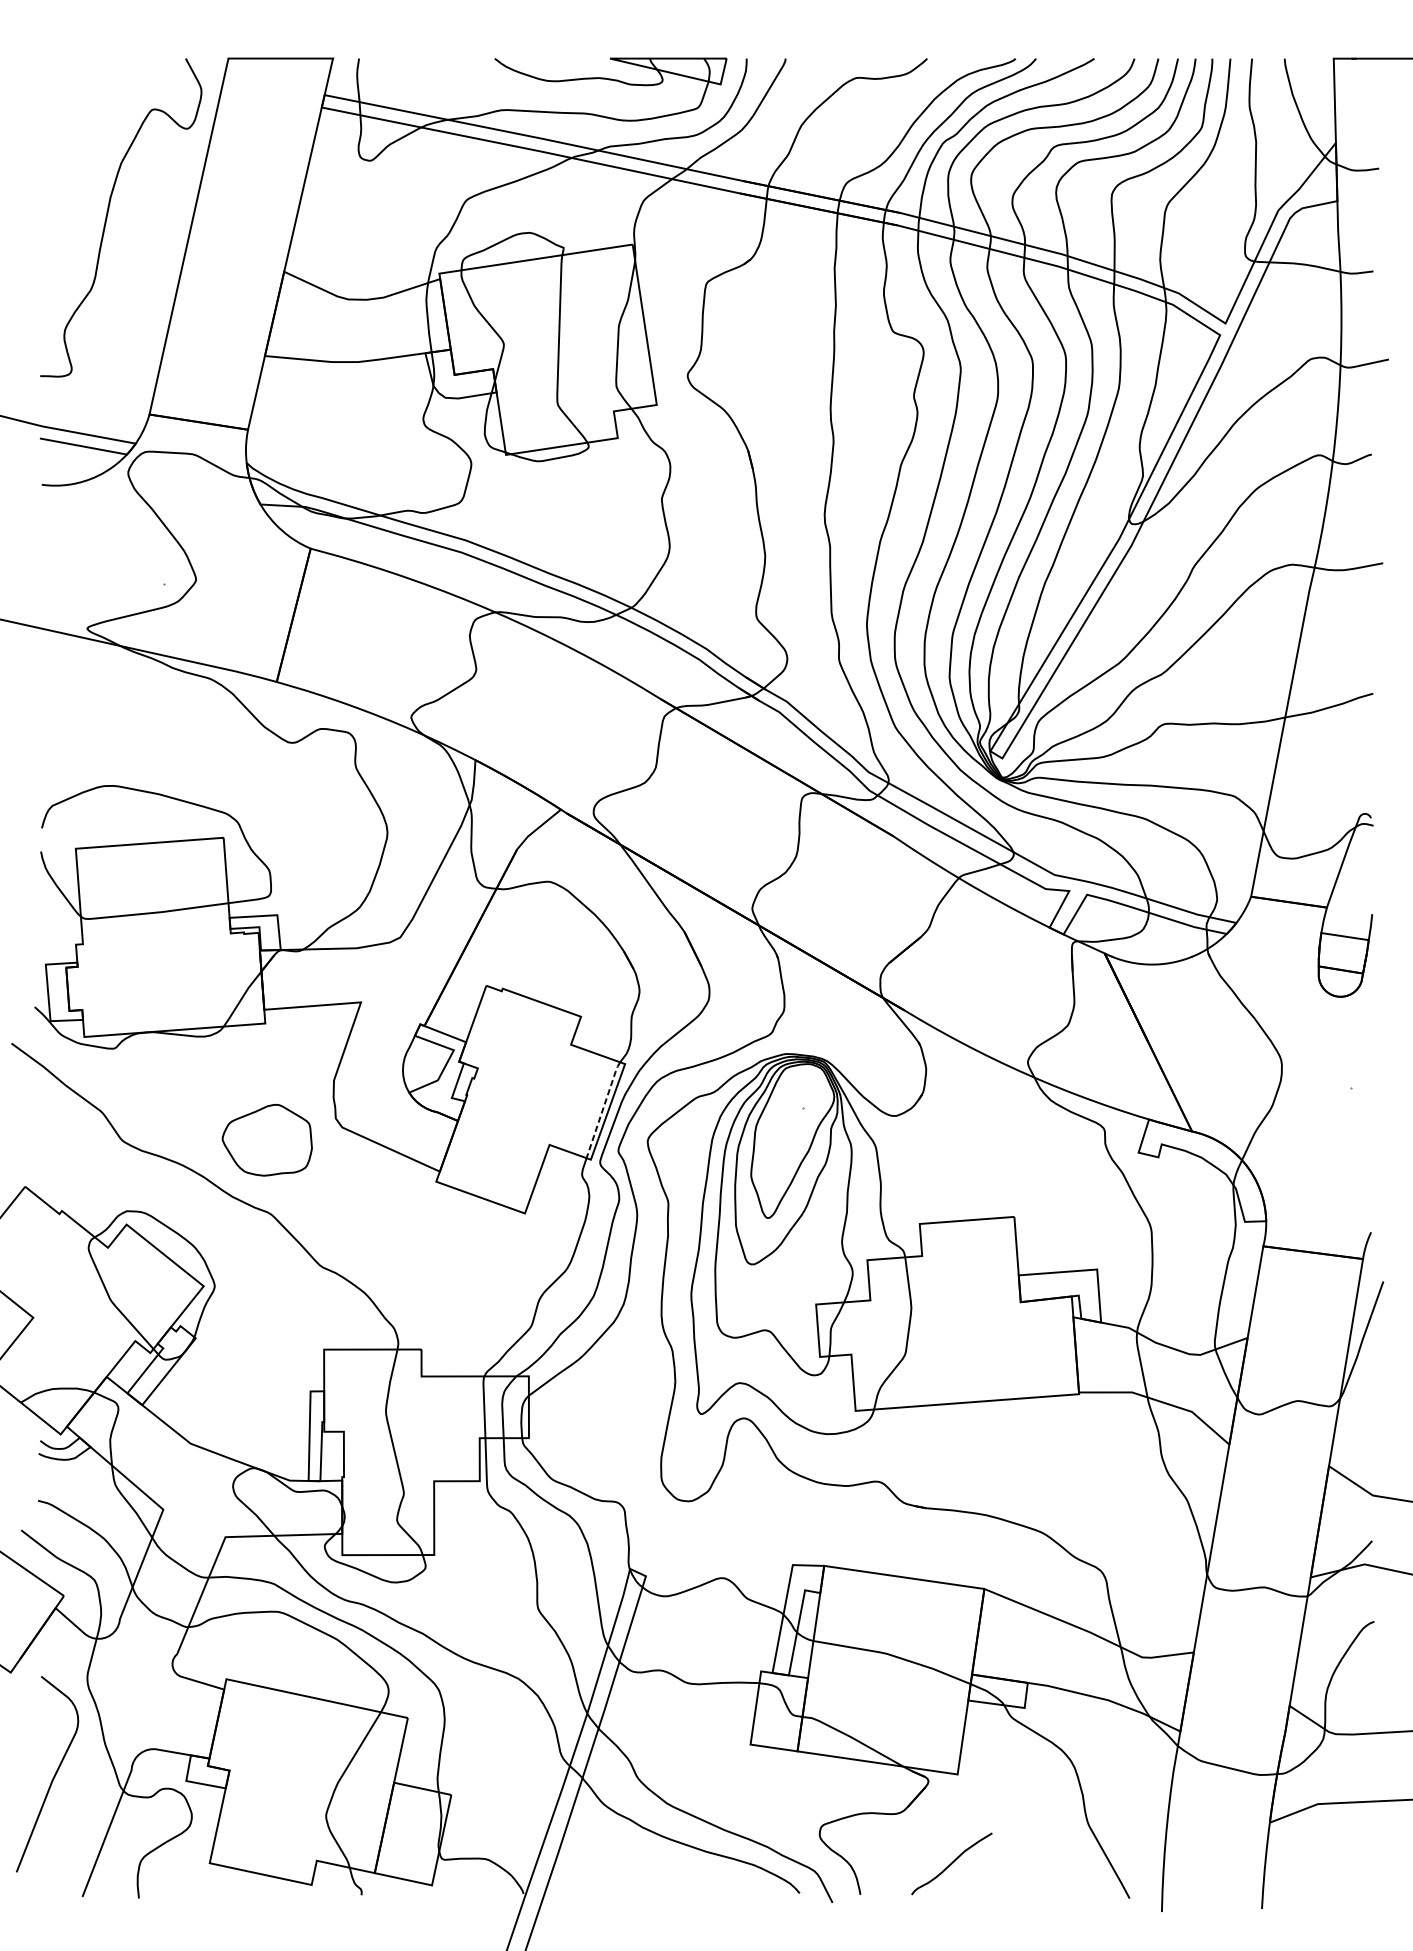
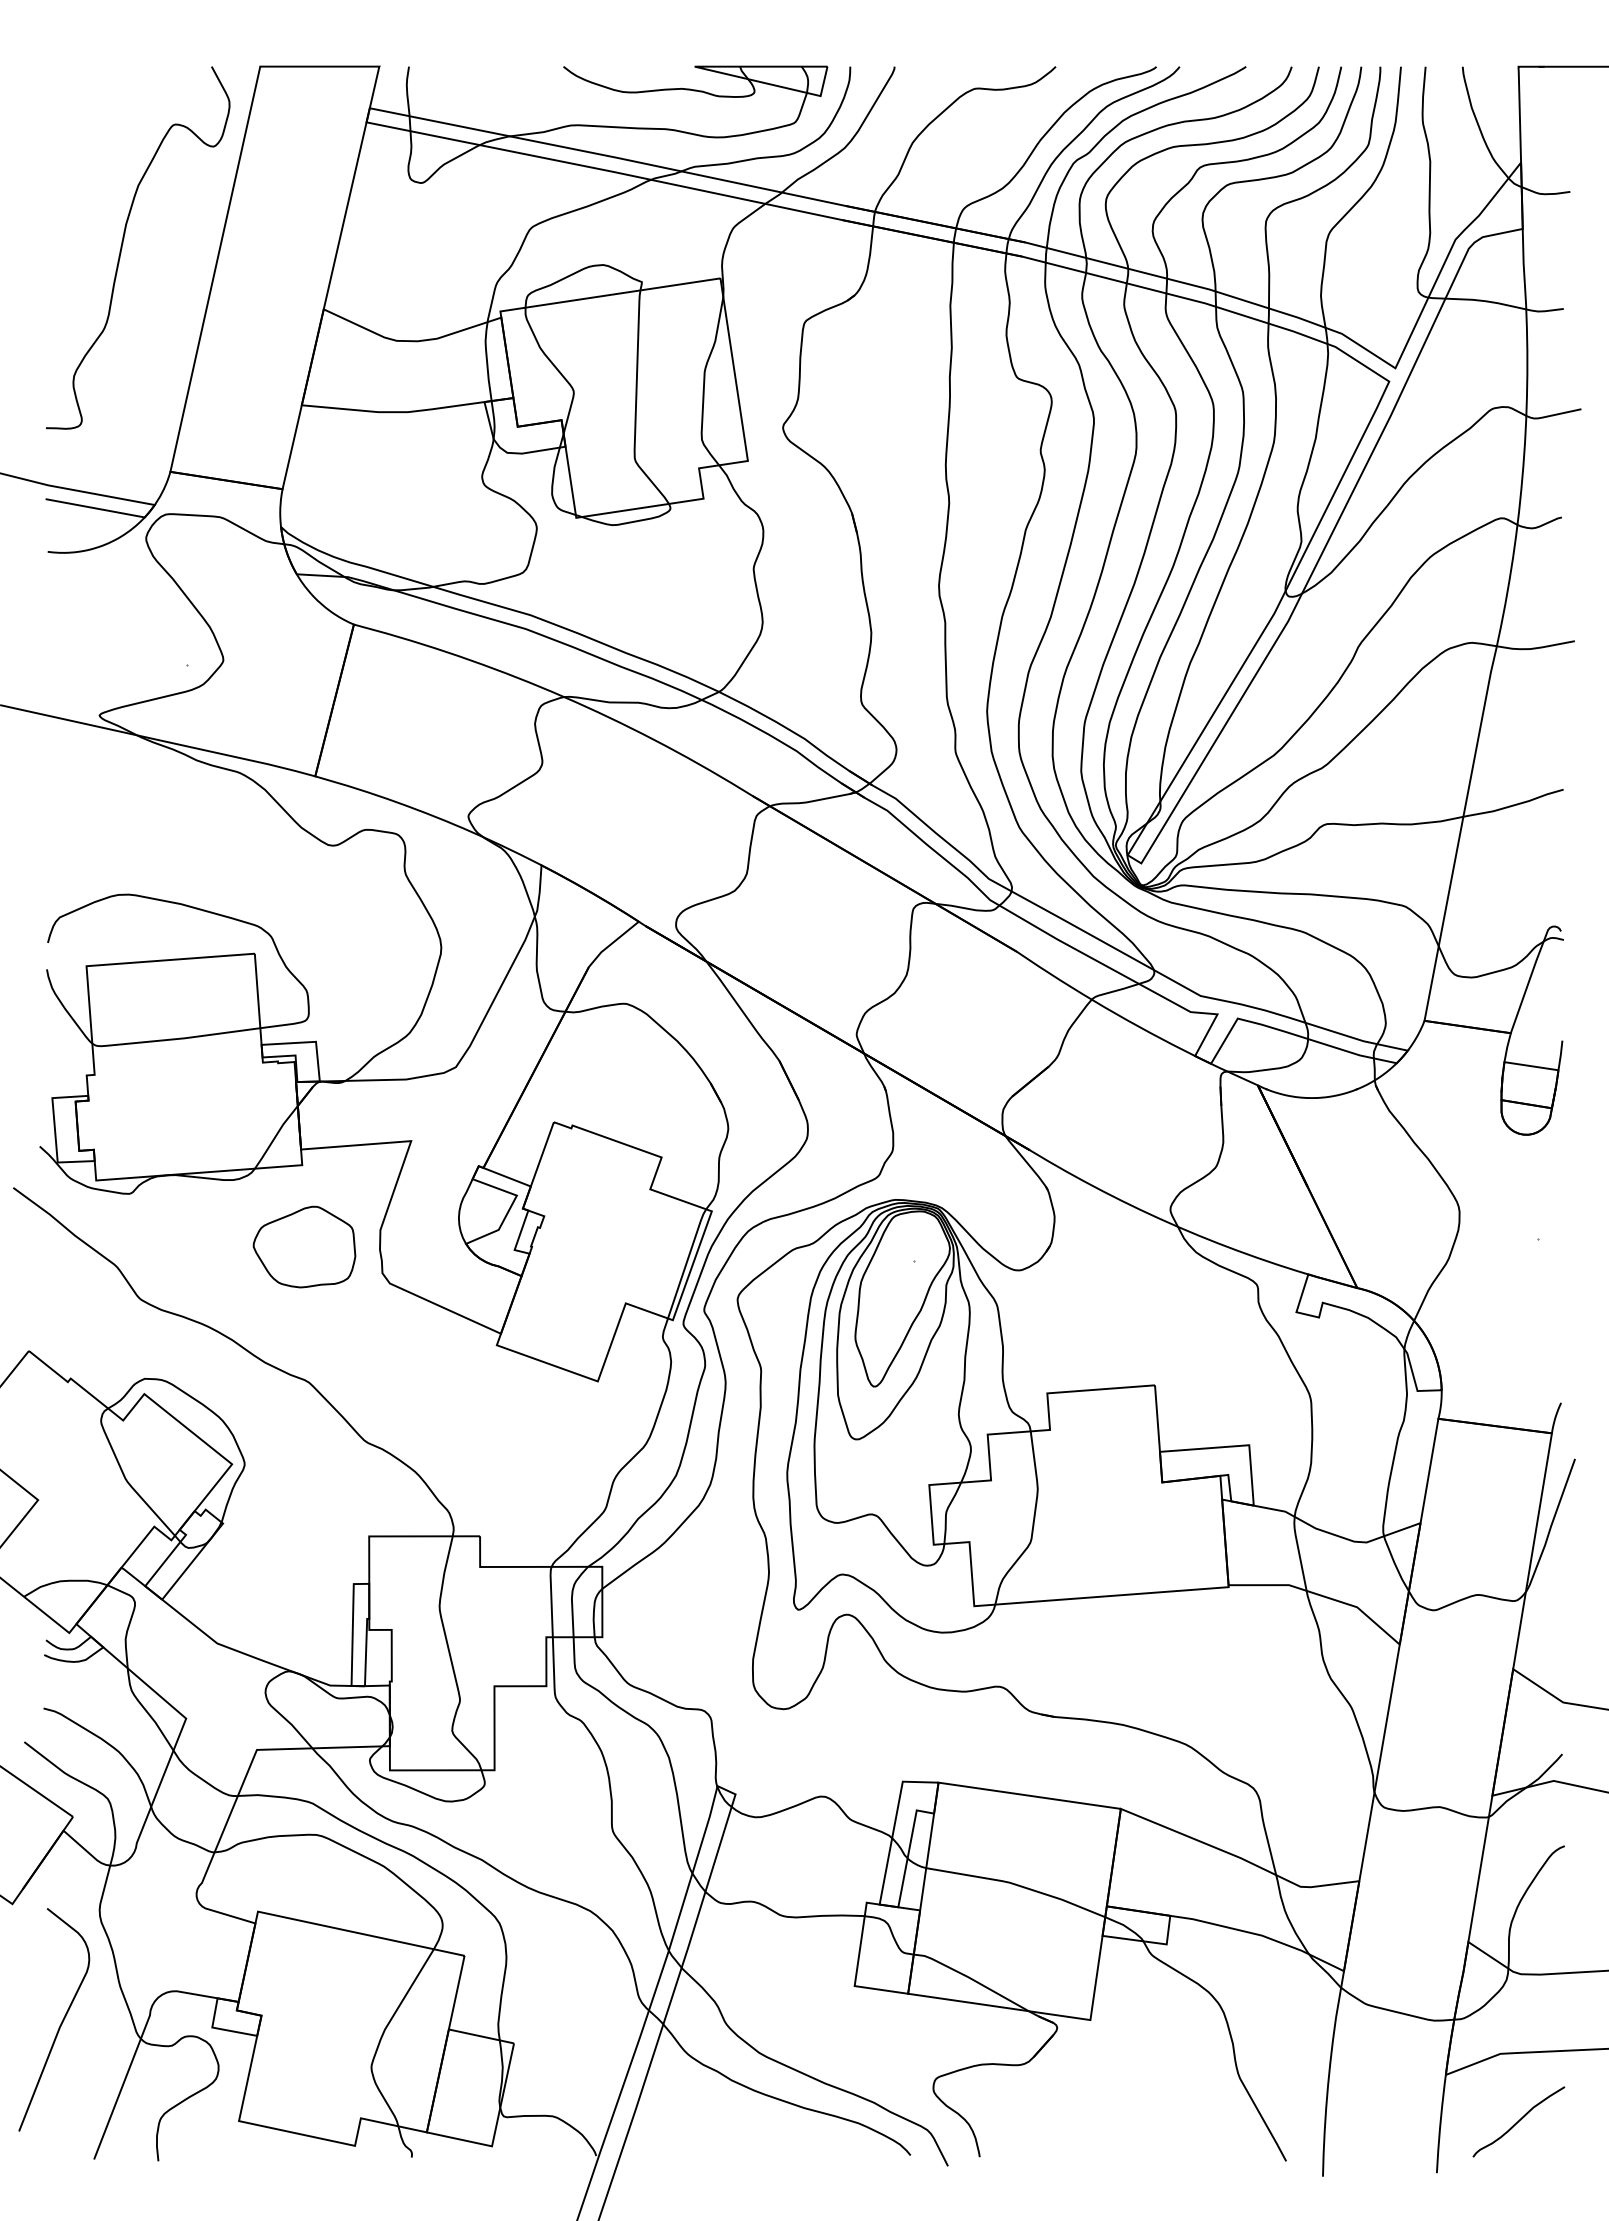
line: (602, 1109) -> (686, 1262), dashed -> solid
part: (267, 1139) -> (304, 1246), moved
curve: (951, 1863) -> (1518, 2121), moved

